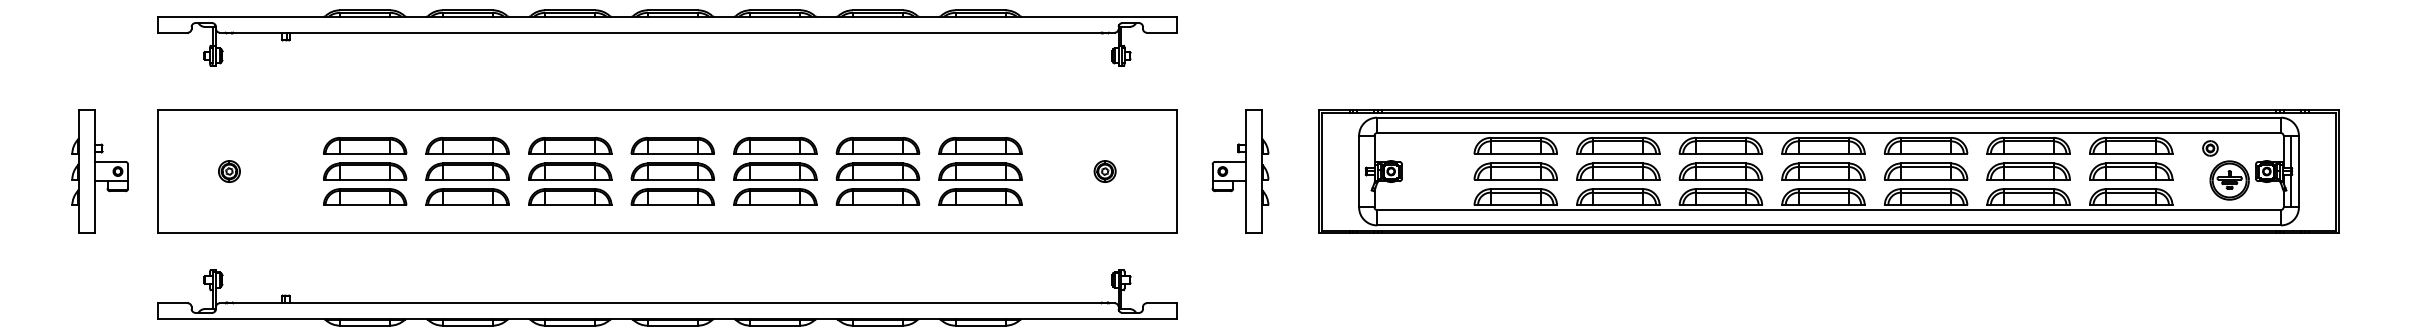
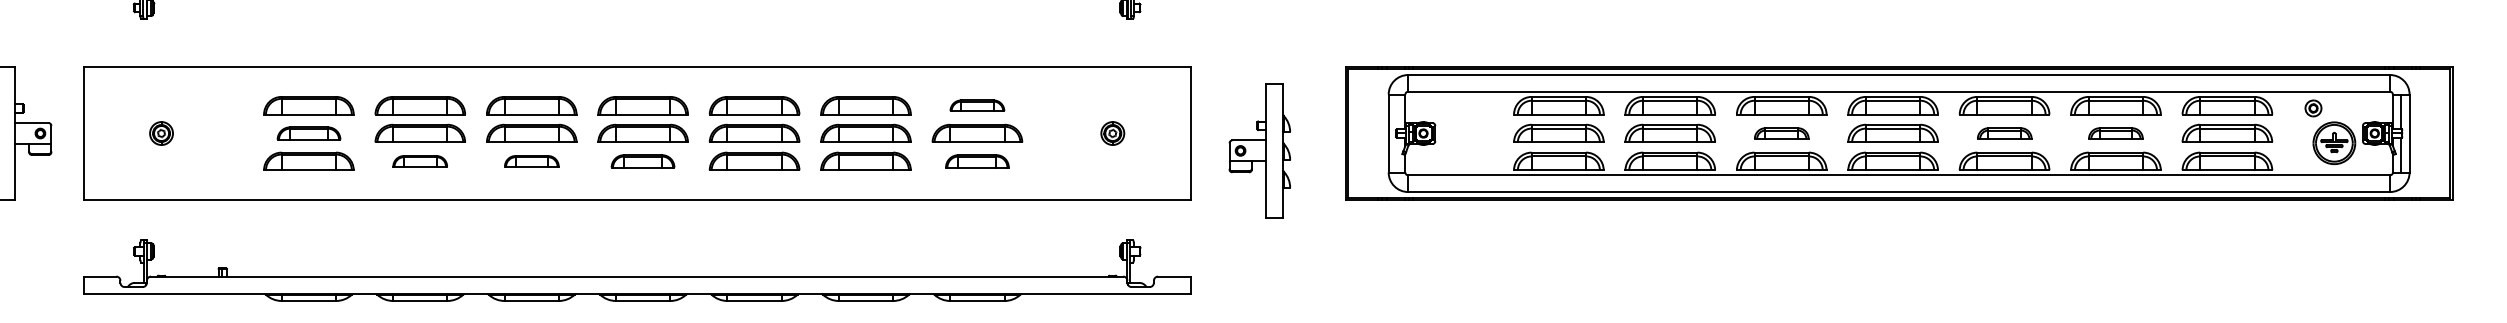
part: (980, 145) -> (977, 105), size x0.6
part: (365, 171) -> (309, 133), size x0.7
part: (1240, 171) -> (1259, 150), moved
part: (1720, 171) -> (1781, 133), size x0.6
part: (1926, 171) -> (2005, 133), size x0.6
part: (2028, 171) -> (2115, 133), size x0.6
part: (467, 196) -> (420, 160), size x0.6
part: (570, 196) -> (532, 160), size x0.6
part: (672, 196) -> (642, 160), size x0.7
part: (980, 196) -> (977, 160), size x0.7

